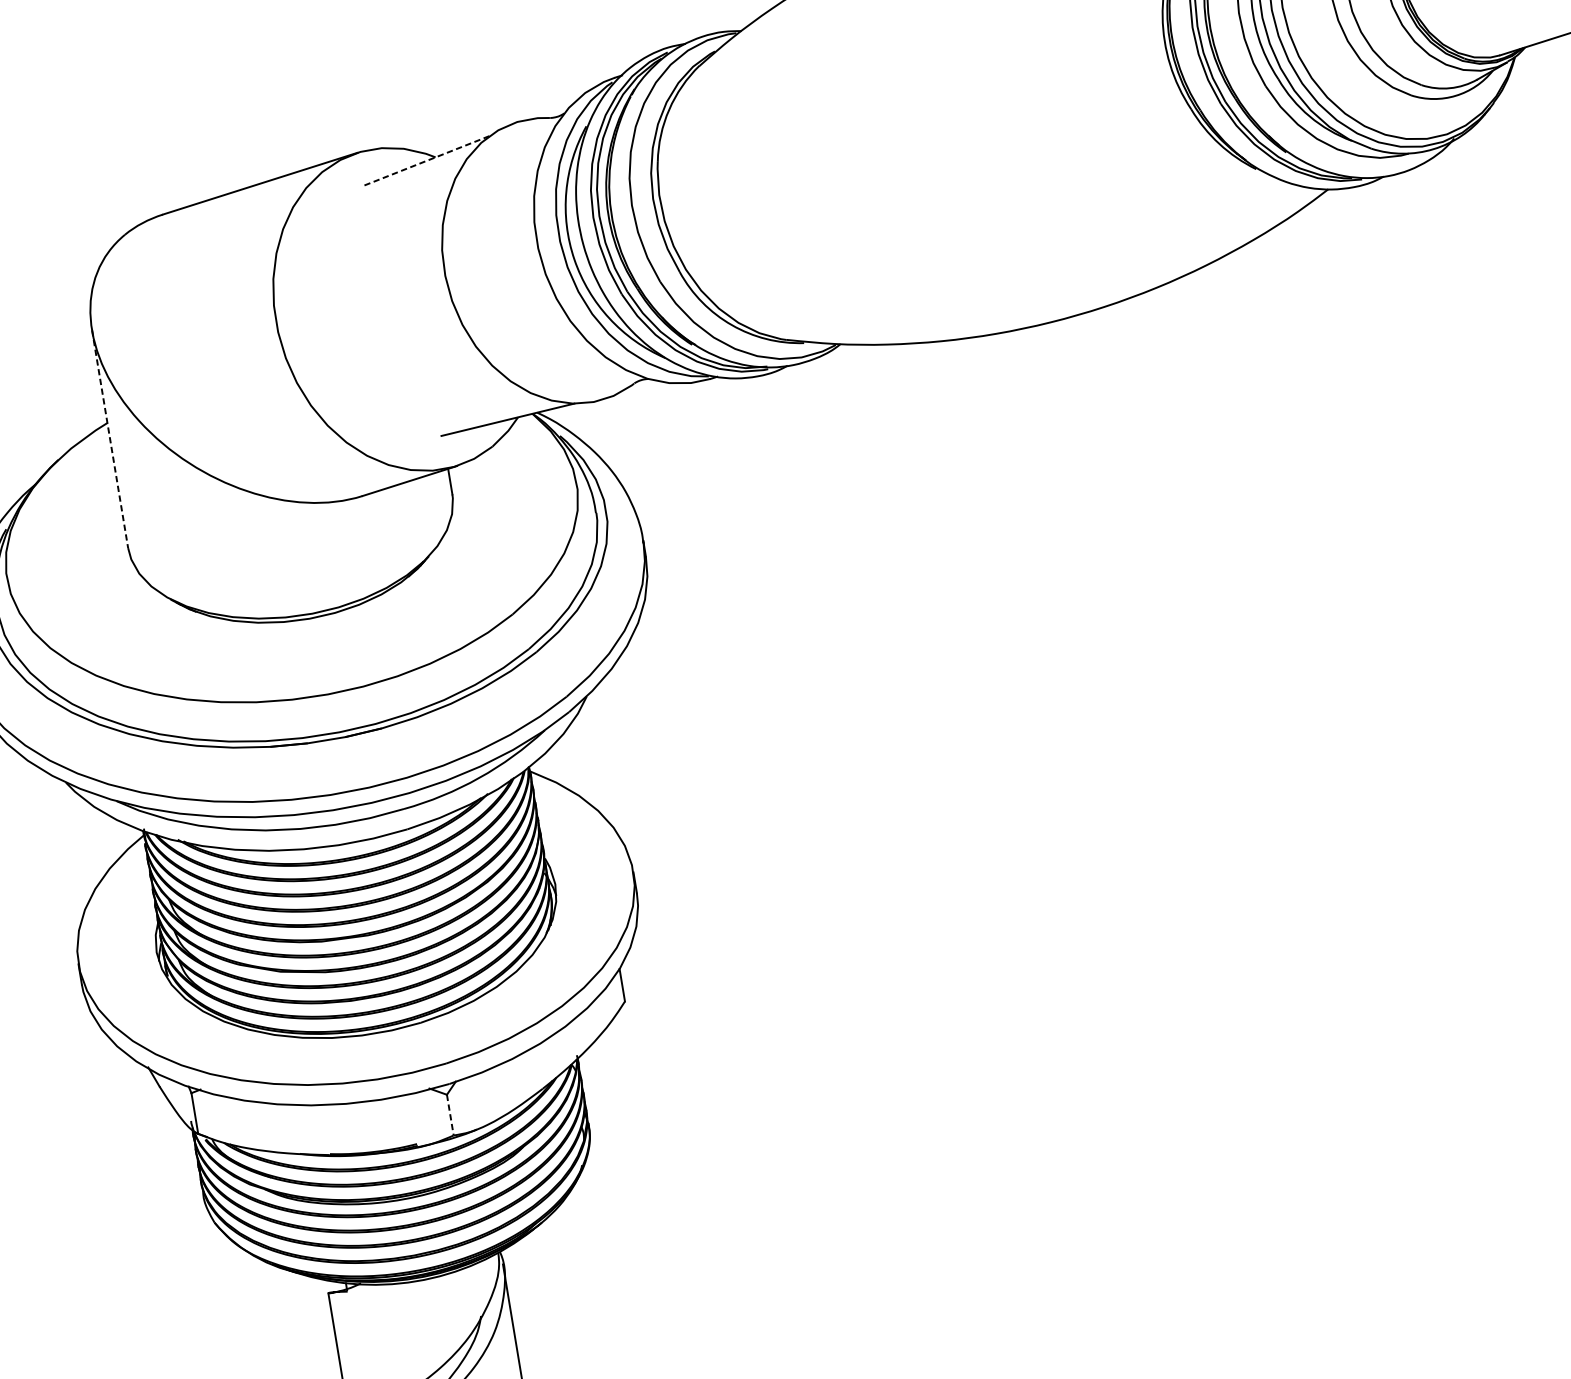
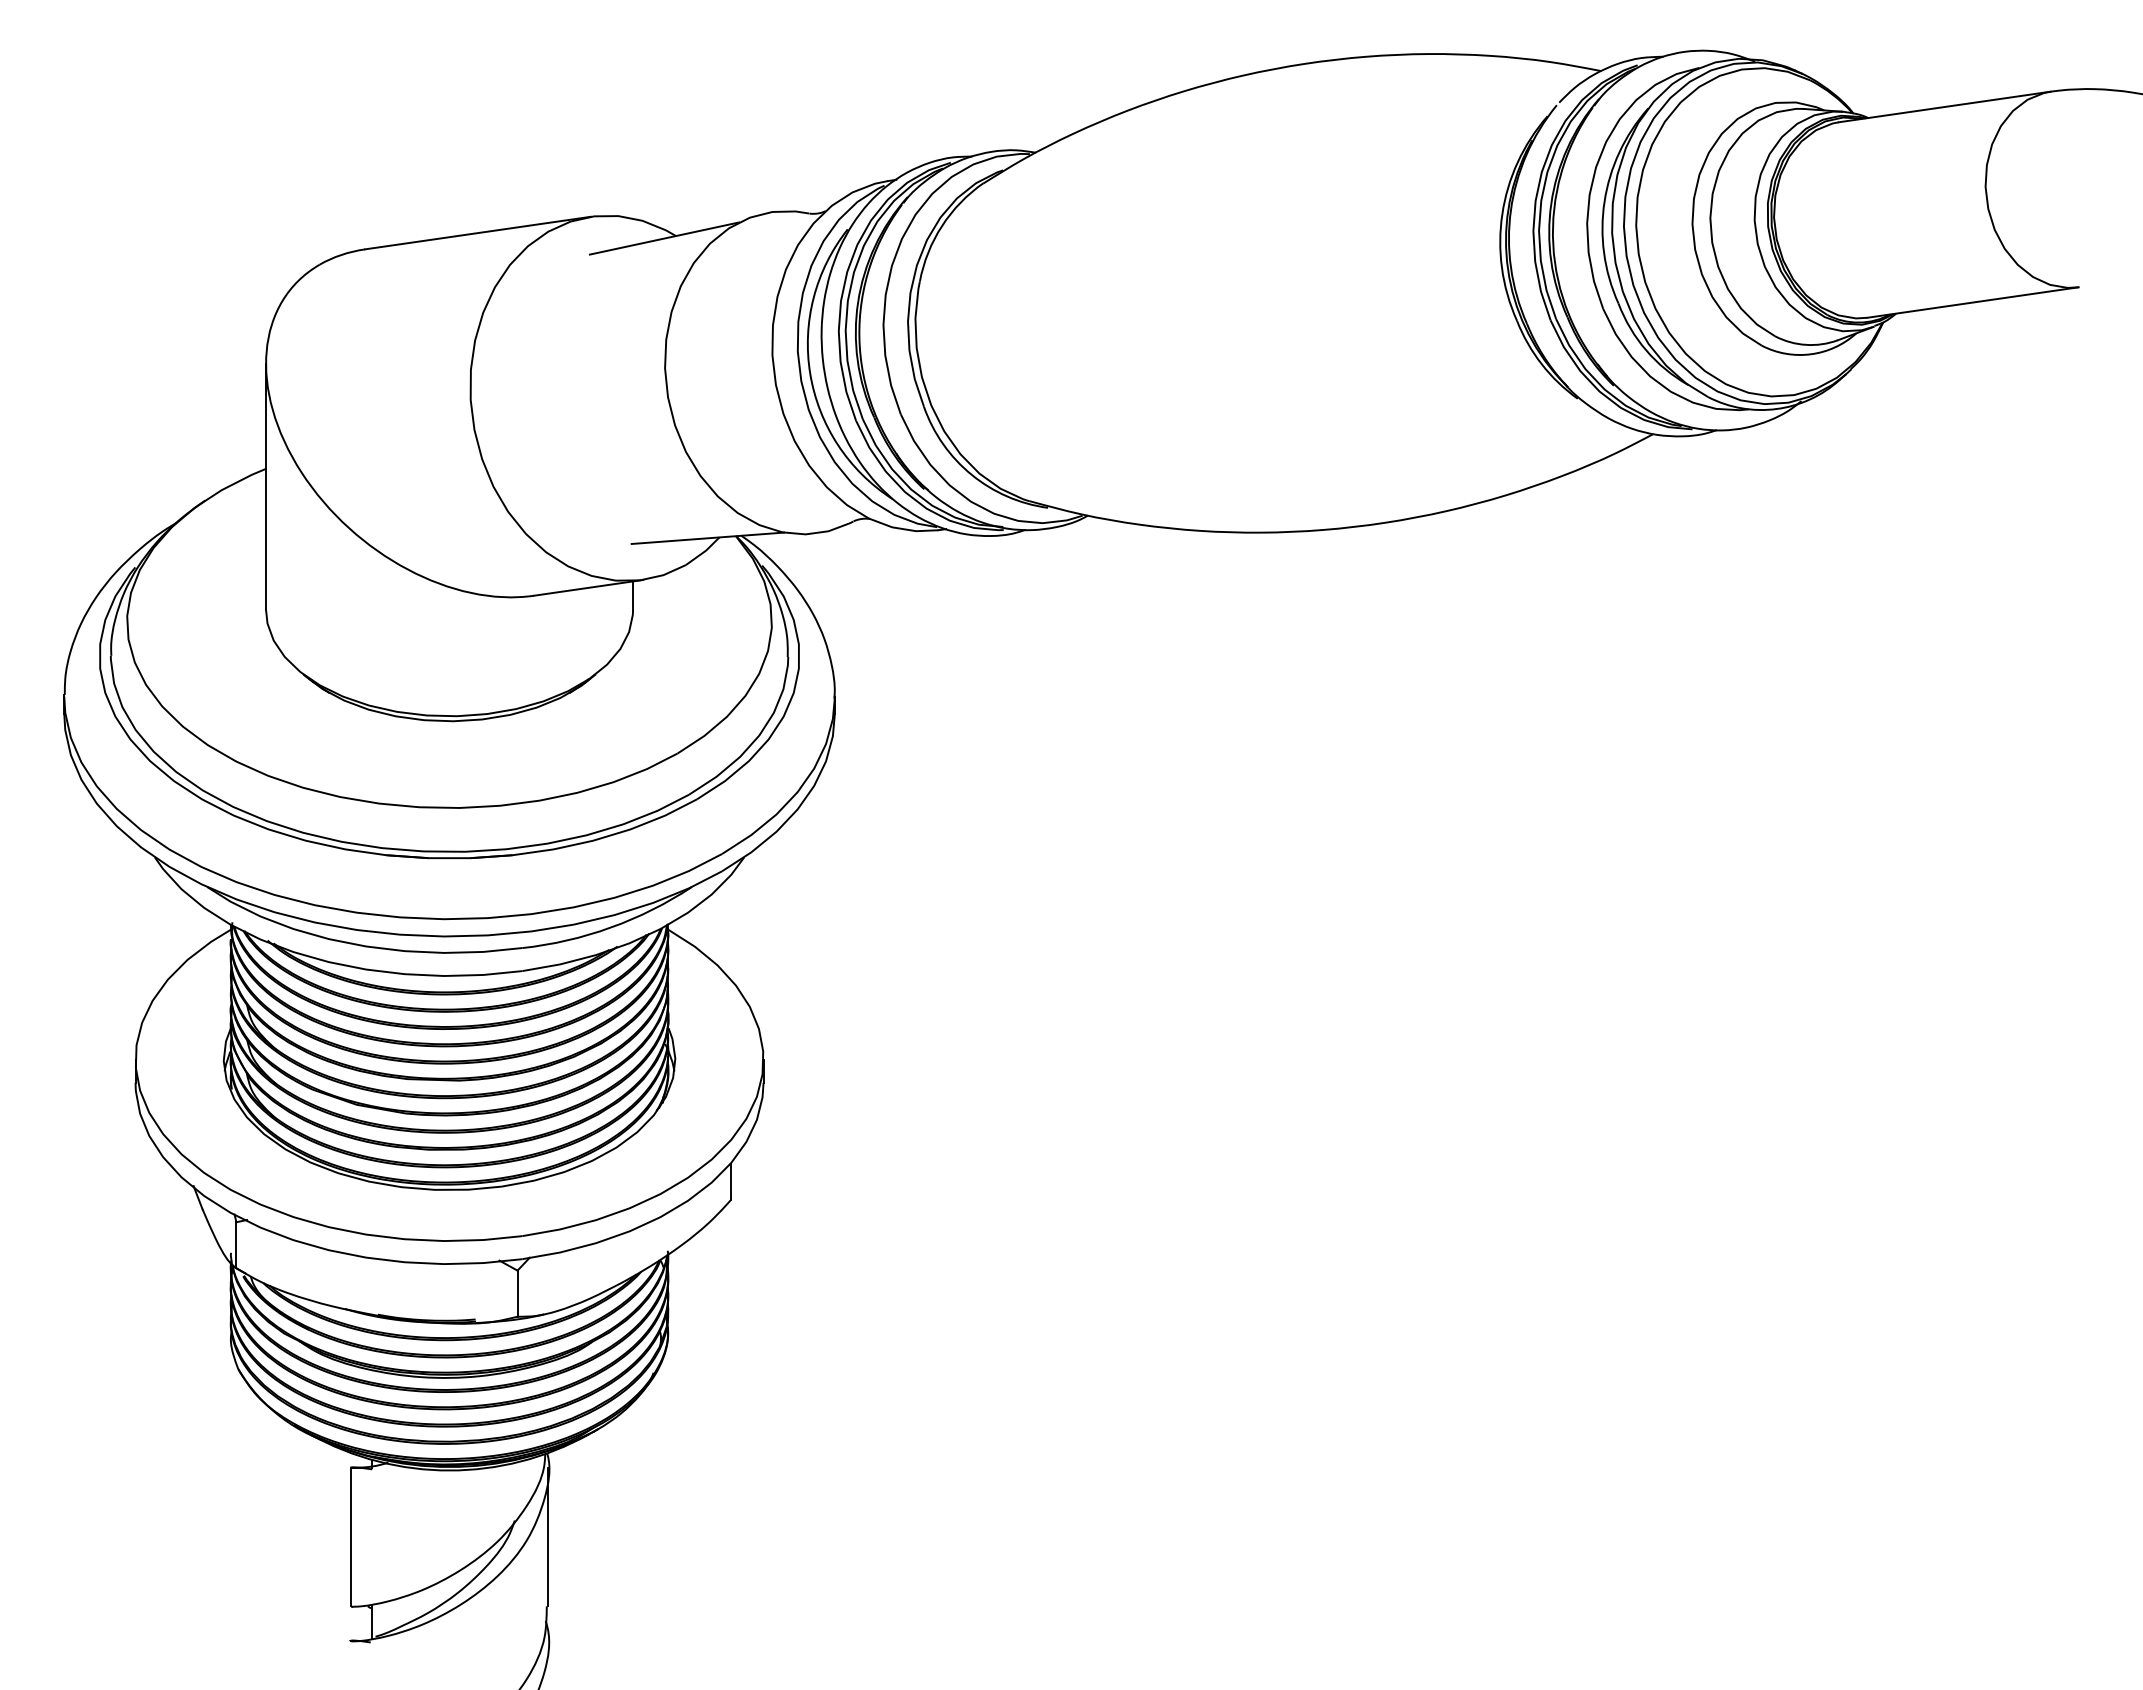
line: (425, 161) -> (664, 238), dashed -> solid
line: (110, 439) -> (266, 487), dashed -> solid
line: (450, 1115) -> (517, 1294), dashed -> solid

